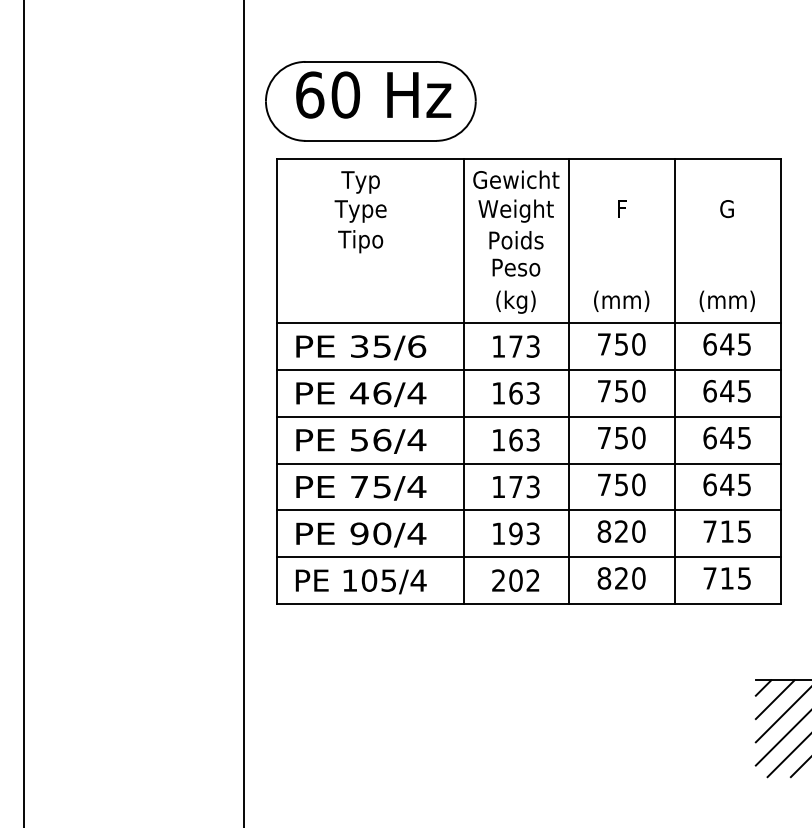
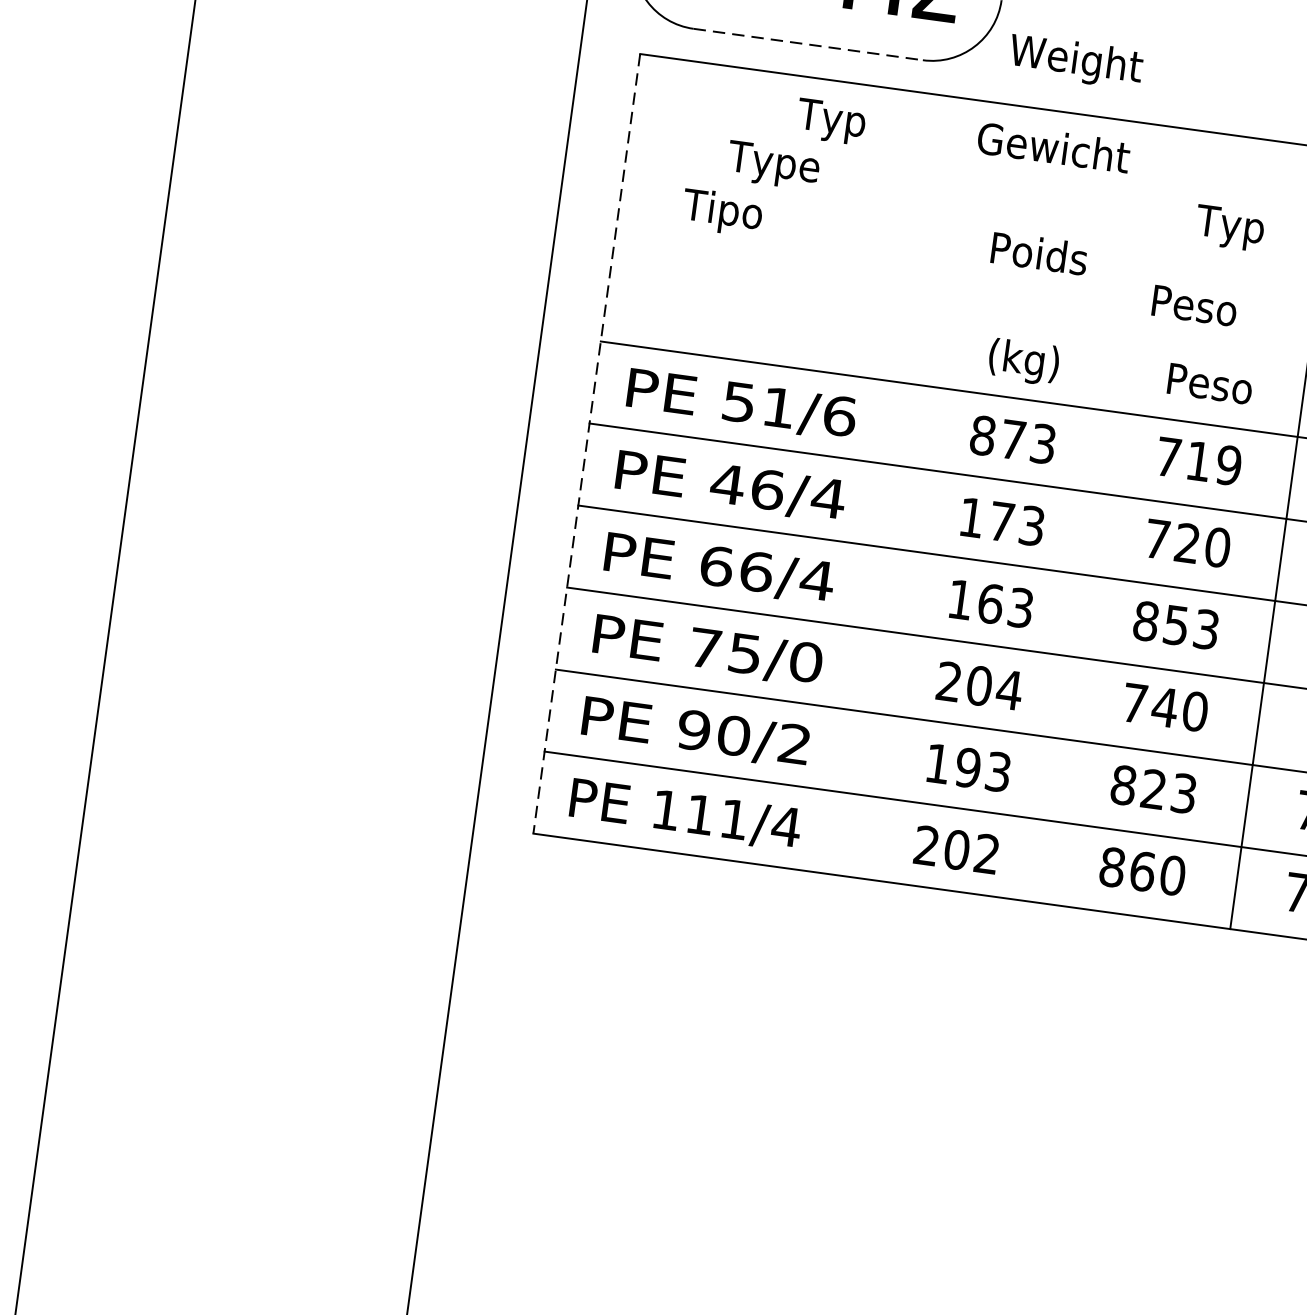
line: (371, 140) -> (809, 43), solid -> dashed
text: (360, 182) -> (830, 121), moved
text: (515, 210) -> (1074, 60), moved
text: (620, 211) -> (1228, 228), F -> Typ
text: (360, 241) -> (722, 212), moved
text: (516, 267) -> (1194, 305), moved
text: (621, 300) -> (1209, 384), (mm) -> Peso
text: (630, 344) -> (1214, 463), 750 -> 719
text: (370, 346) -> (758, 404), 35/6 -> 51/6
text: (498, 346) -> (982, 435), 173 -> 873
line: (463, 381) -> (912, 488), removed
line: (569, 381) -> (1098, 513), removed
line: (277, 382) -> (586, 445), solid -> dashed
text: (621, 390) -> (1187, 542), 750 -> 720
text: (515, 393) -> (1001, 521), 163 -> 173
text: (621, 437) -> (1176, 624), 750 -> 853
text: (359, 439) -> (716, 565), 56/4 -> 66/4
text: (621, 484) -> (1164, 706), 750 -> 740
text: (416, 486) -> (805, 661), 75/4 -> 75/0
text: (516, 486) -> (980, 685), 173 -> 204
text: (638, 531) -> (1183, 793), 820 -> 823
text: (416, 533) -> (793, 743), 90/4 -> 90/2
text: (621, 578) -> (1142, 871), 820 -> 860
text: (378, 580) -> (716, 816), 105/4 -> 111/4

